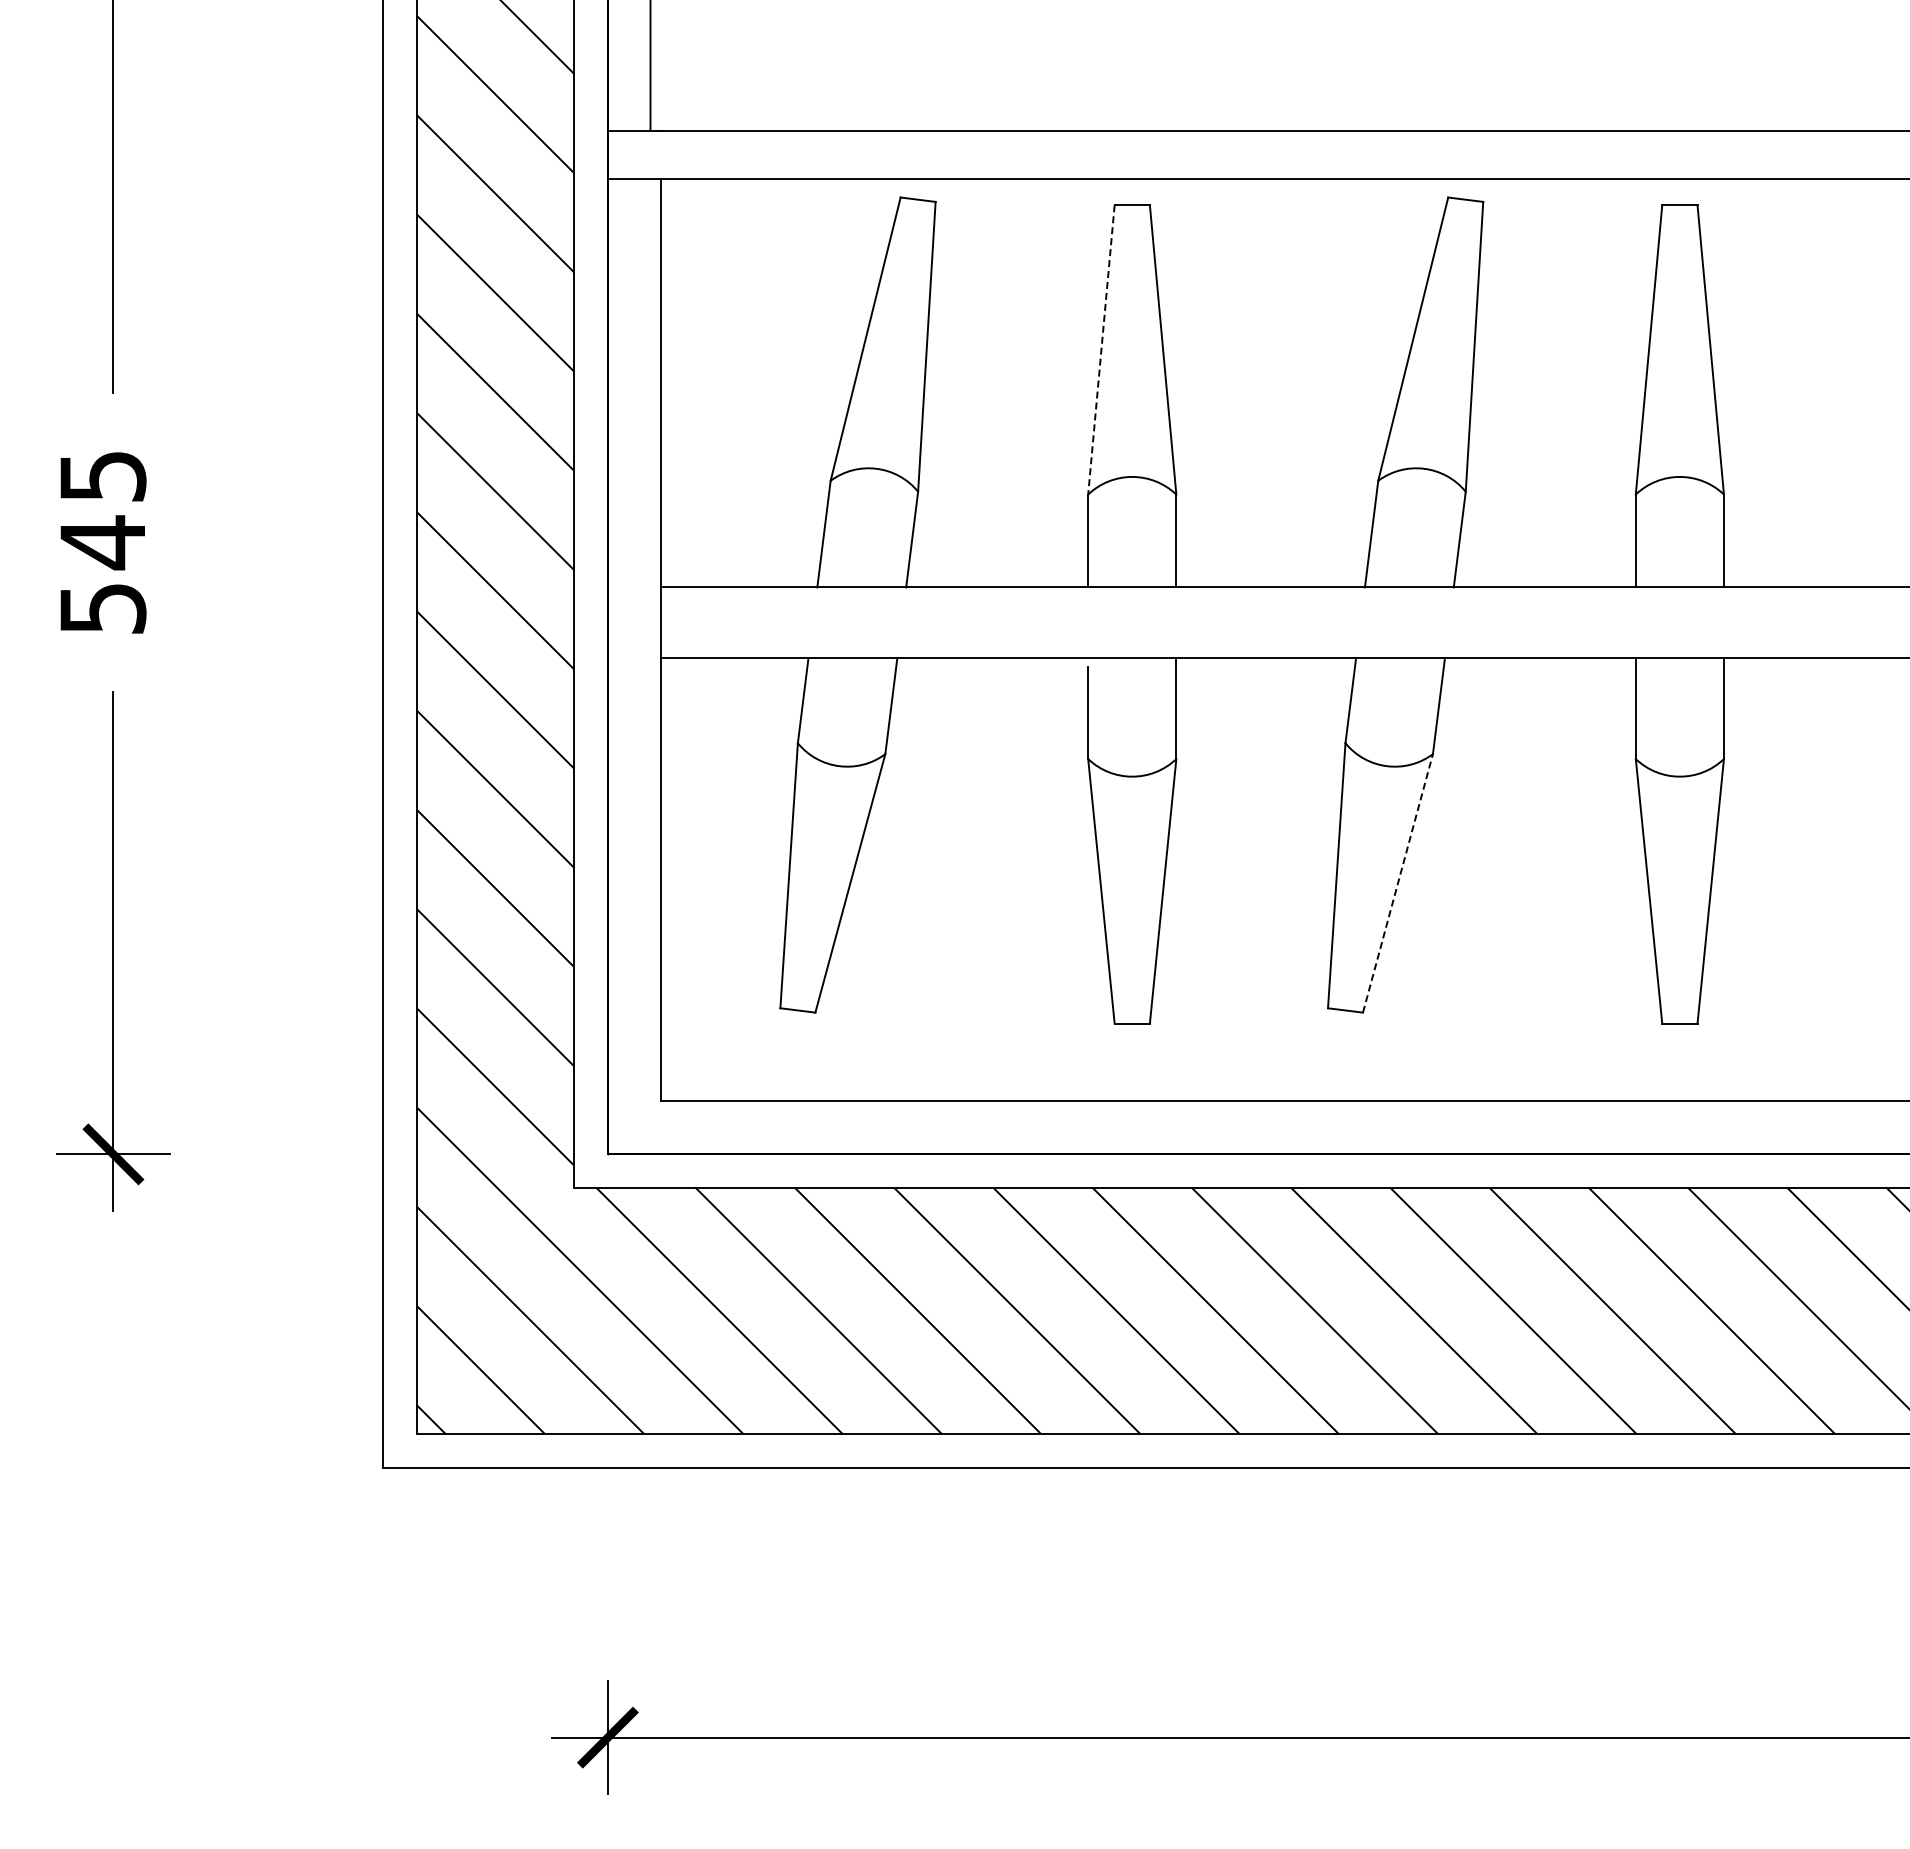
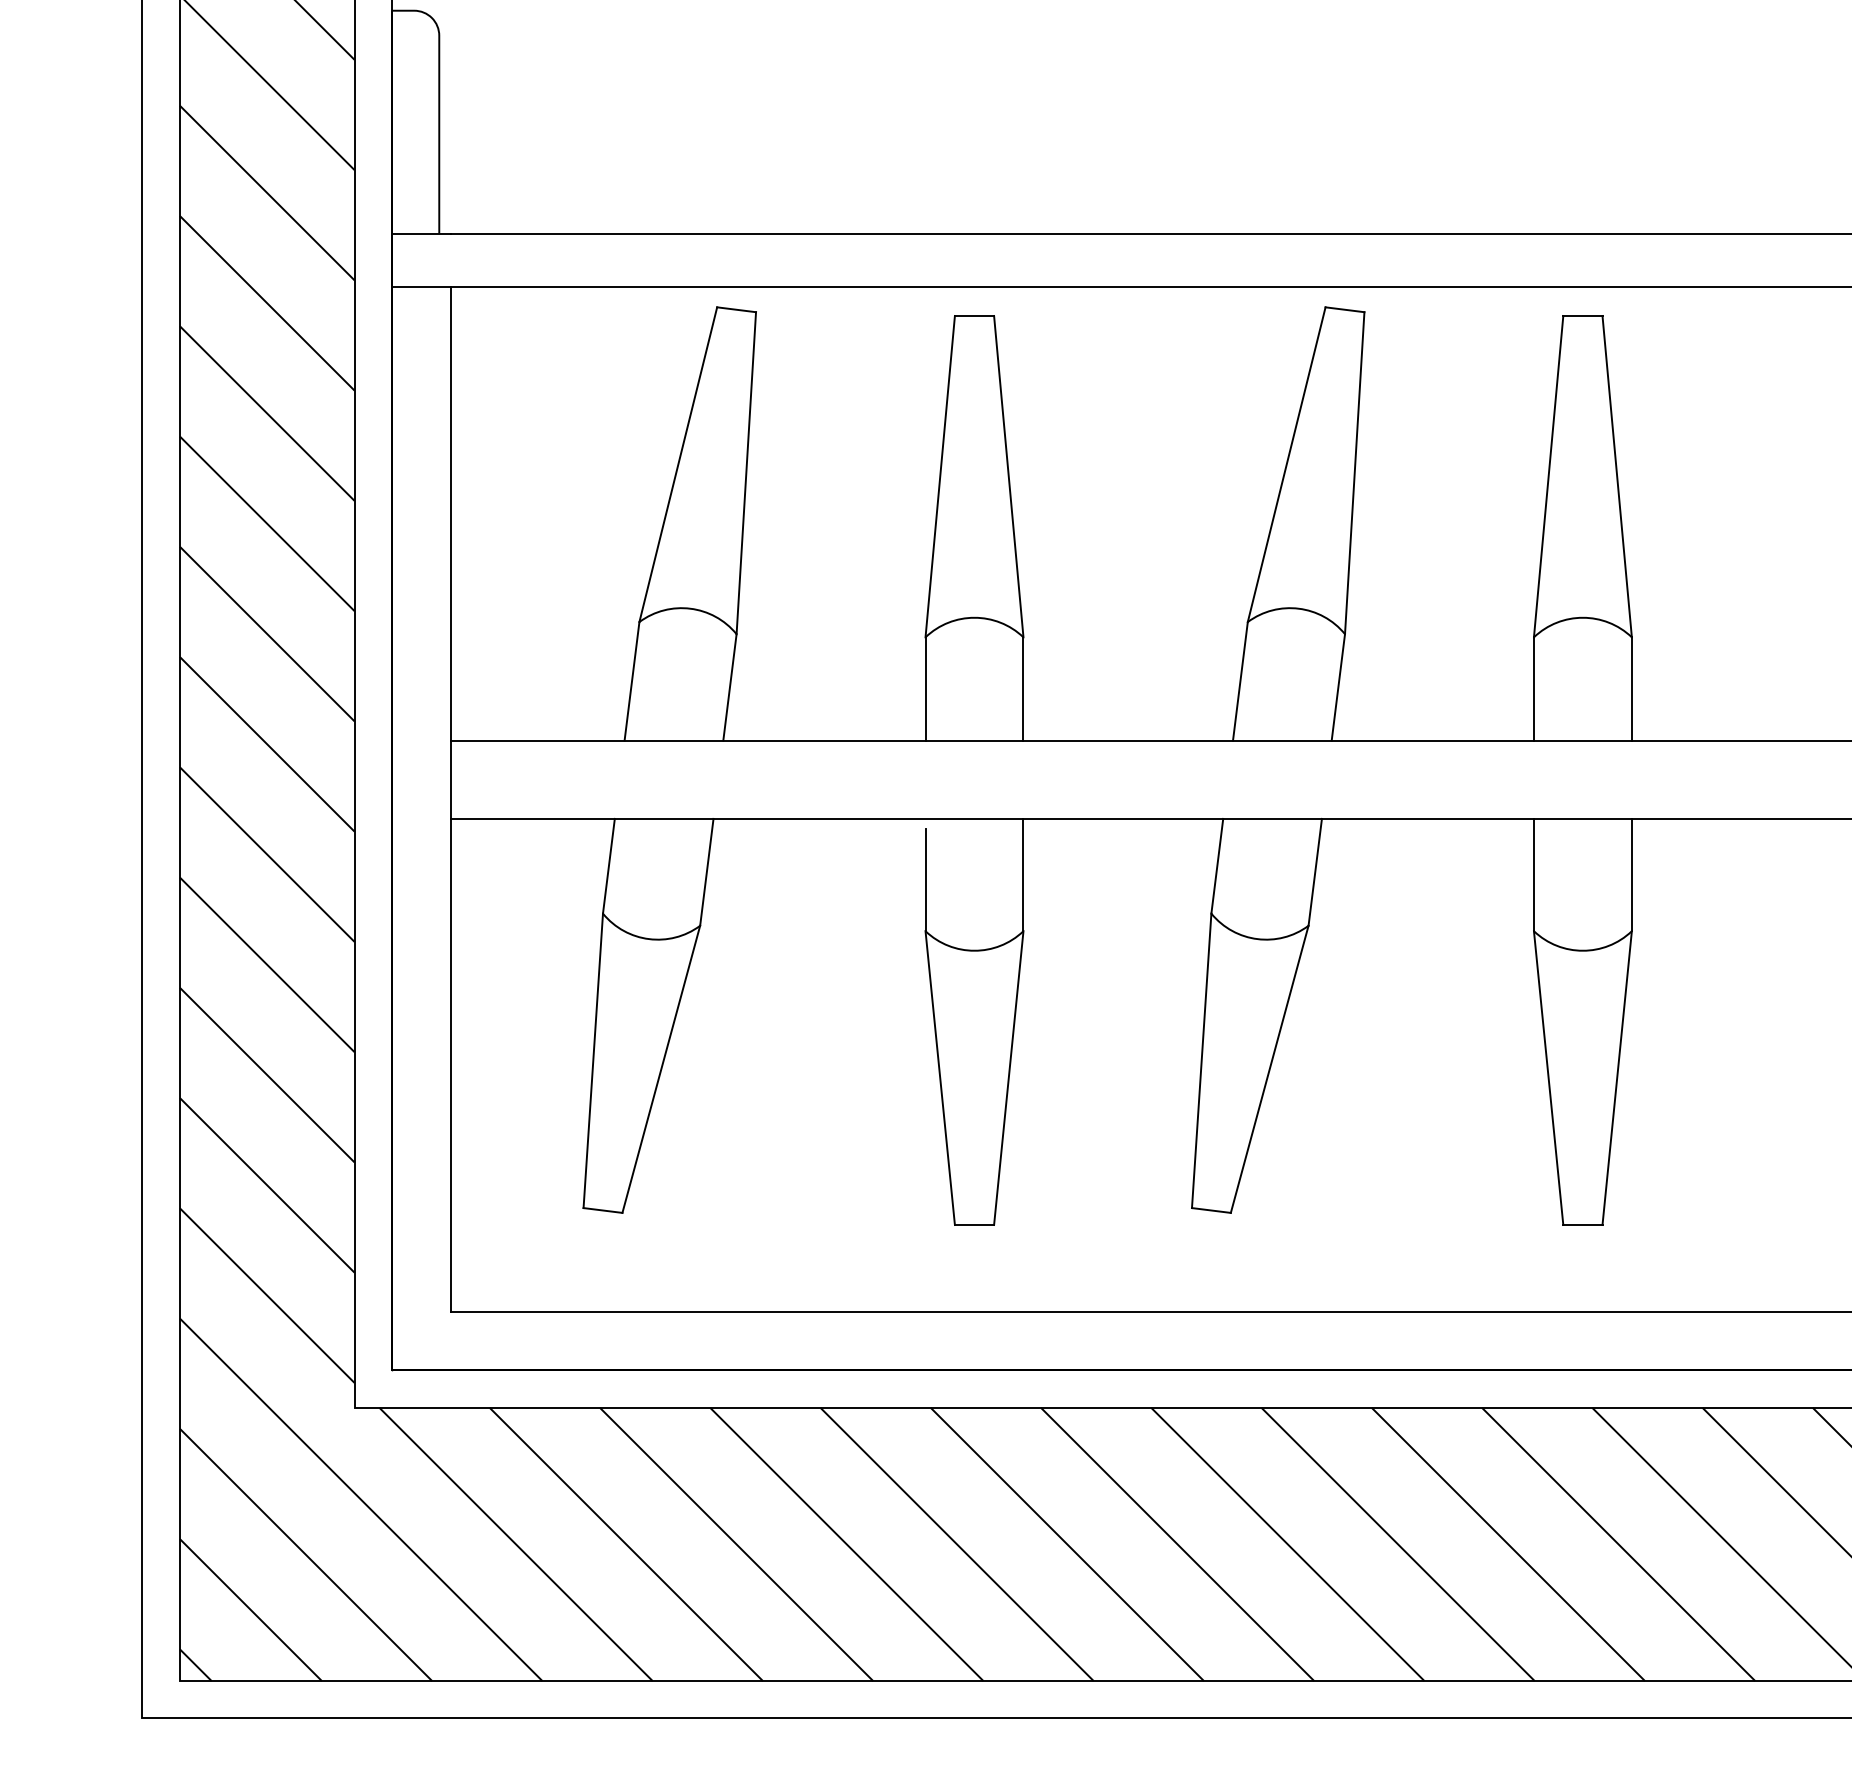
line: (1101, 350) -> (940, 477), dashed -> solid
line: (1397, 883) -> (1269, 1069), dashed -> solid

